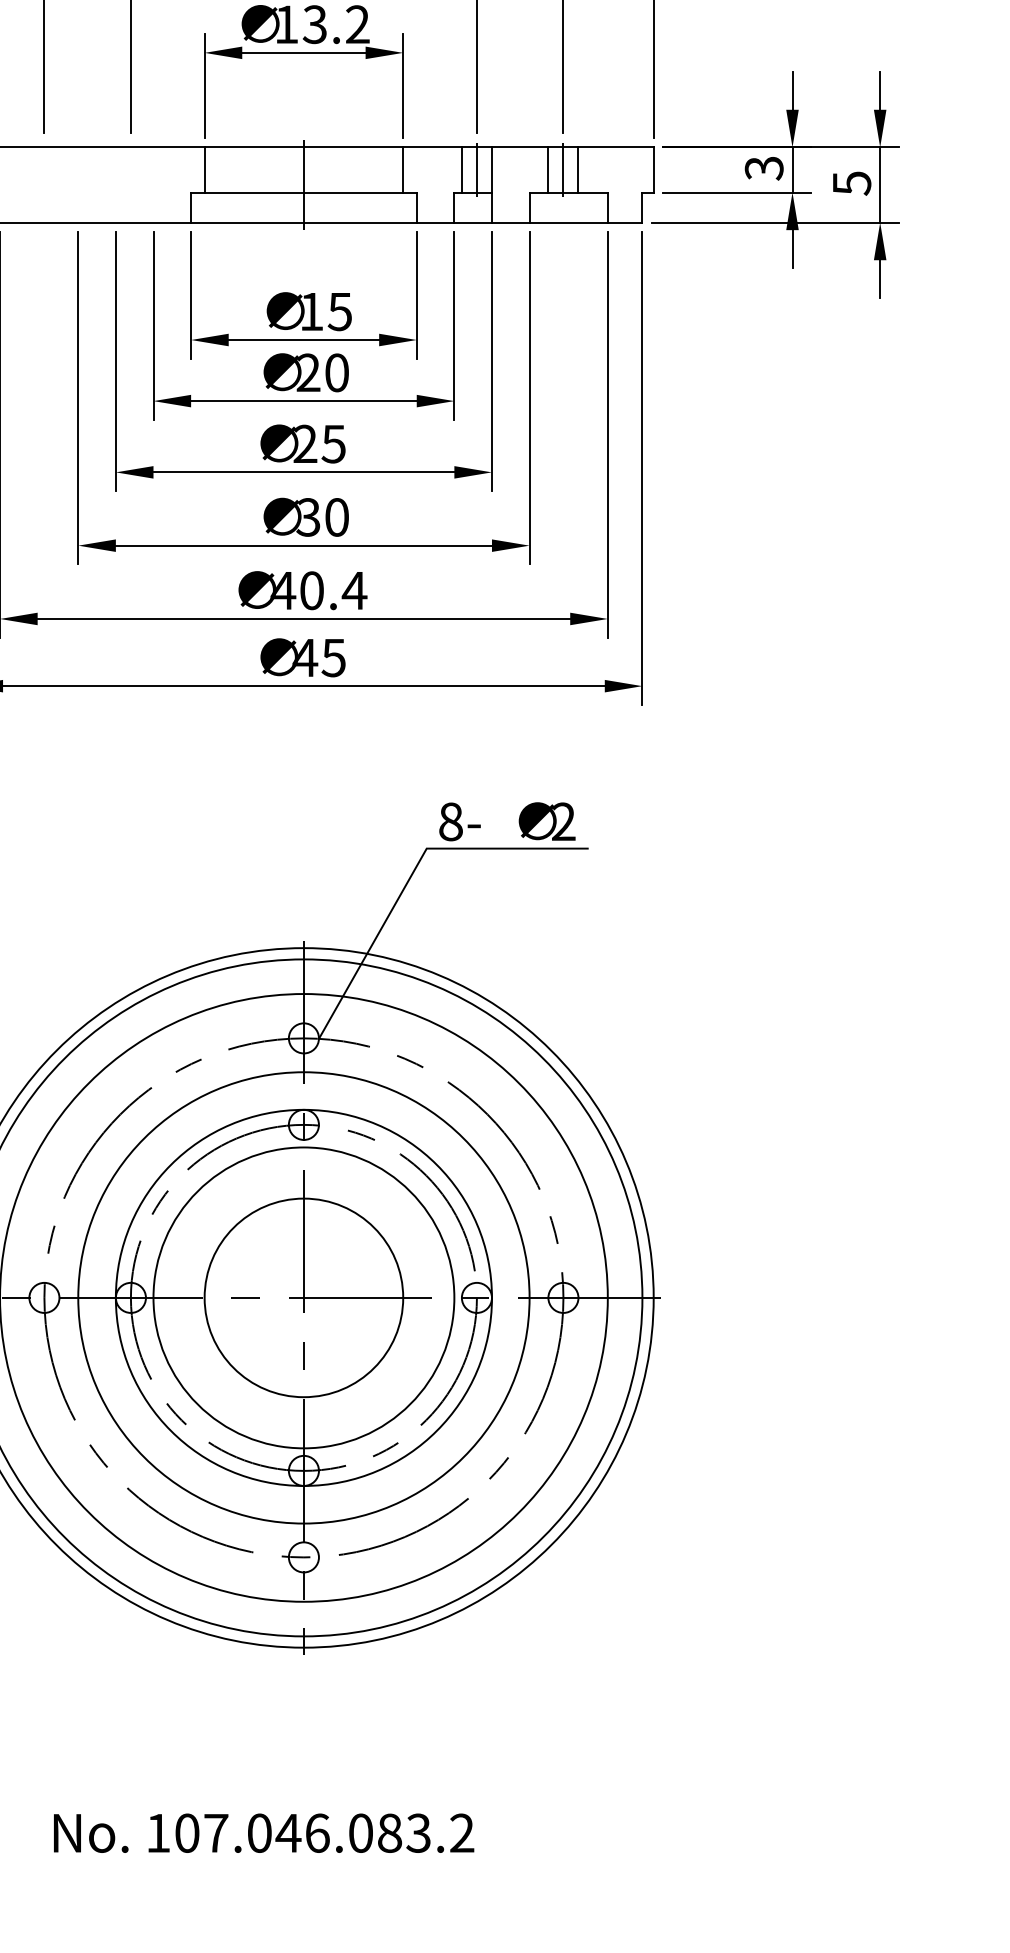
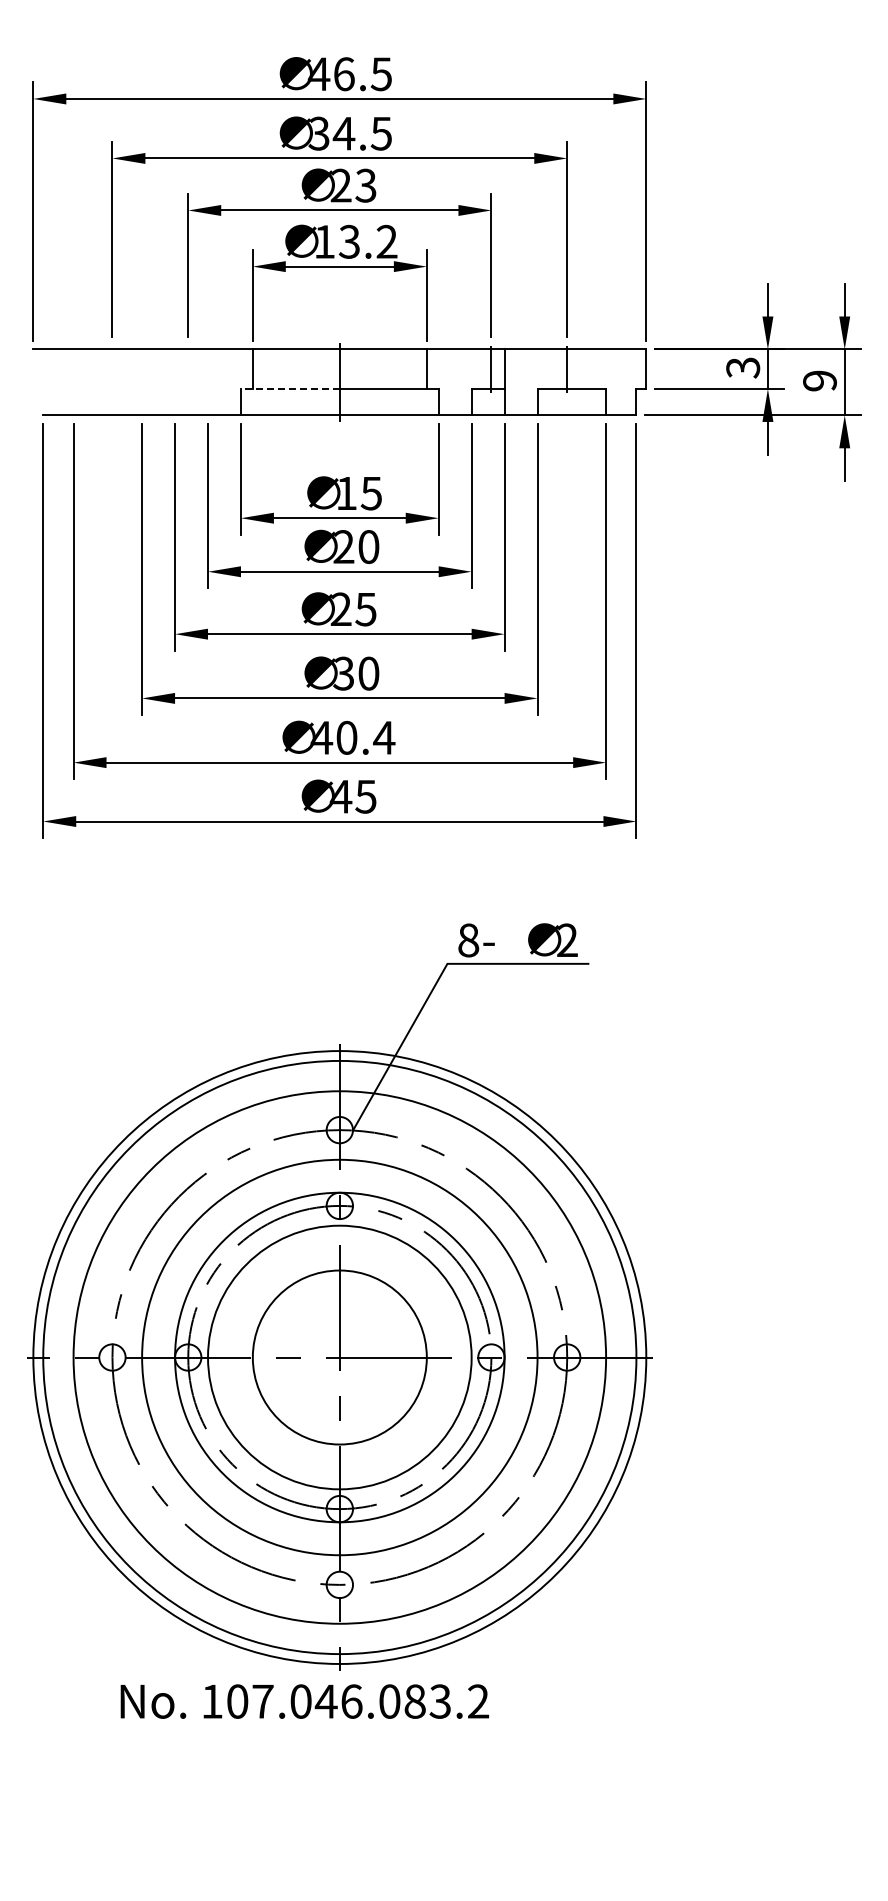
line: (462, 170) -> (478, 369), removed
line: (548, 170) -> (554, 369), removed
line: (578, 170) -> (580, 369), removed
text: (851, 182) -> (819, 380), 5 -> 9
line: (246, 193) -> (289, 389), solid -> dashed
text: (263, 1833) -> (304, 1701), moved

